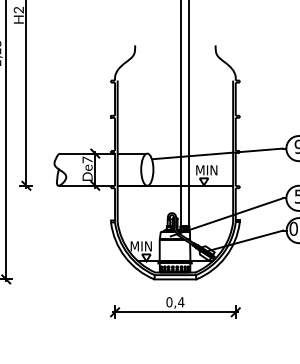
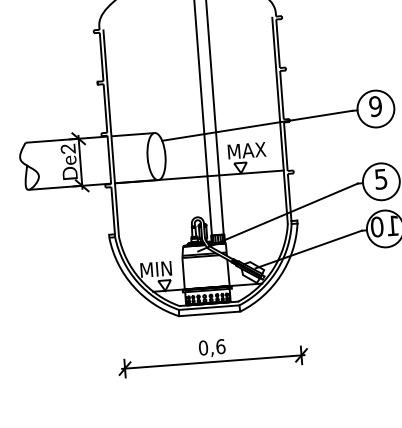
text: (87, 159) -> (67, 148), De7 -> De2
text: (213, 170) -> (253, 150), MIN -> MAX
text: (181, 302) -> (221, 346), 0,4 -> 0,6

